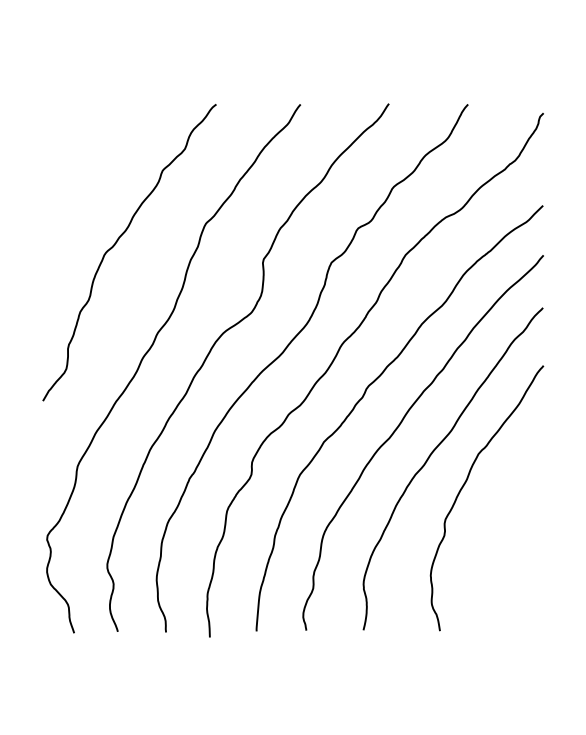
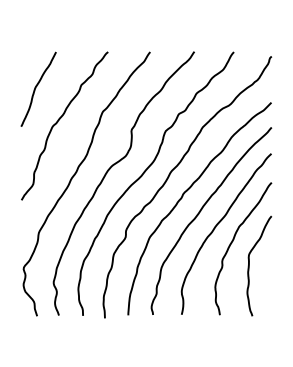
curve: (72, 177) -> (36, 88), added
curve: (499, 531) -> (249, 265), added

